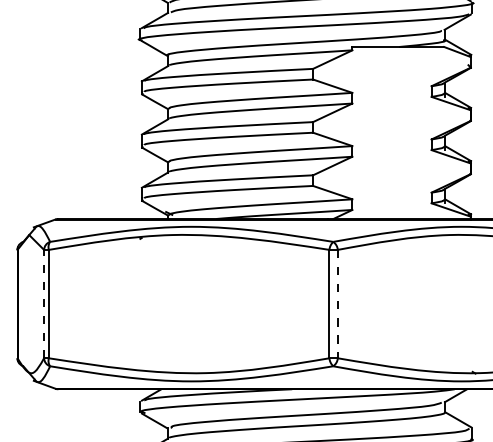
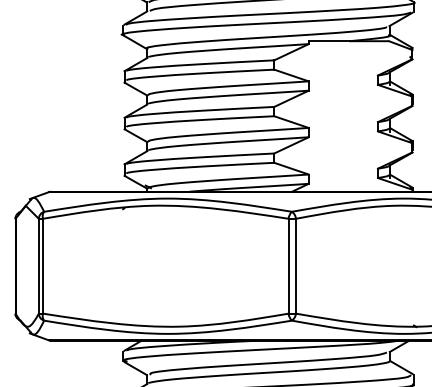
line: (44, 303) -> (39, 265), dashed -> solid
line: (337, 304) -> (295, 266), dashed -> solid

